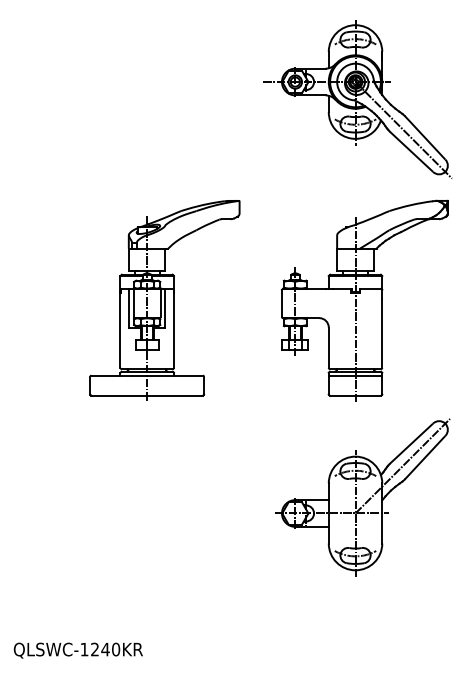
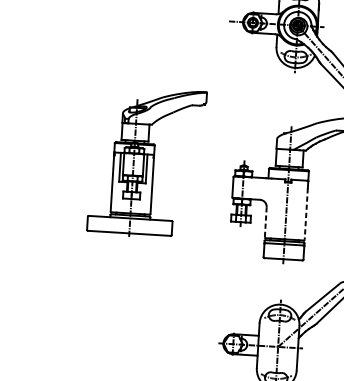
part: (164, 300) -> (146, 163), moved
line: (382, 333) -> (306, 214), solid -> dashed
line: (328, 348) -> (265, 222), solid -> dashed

